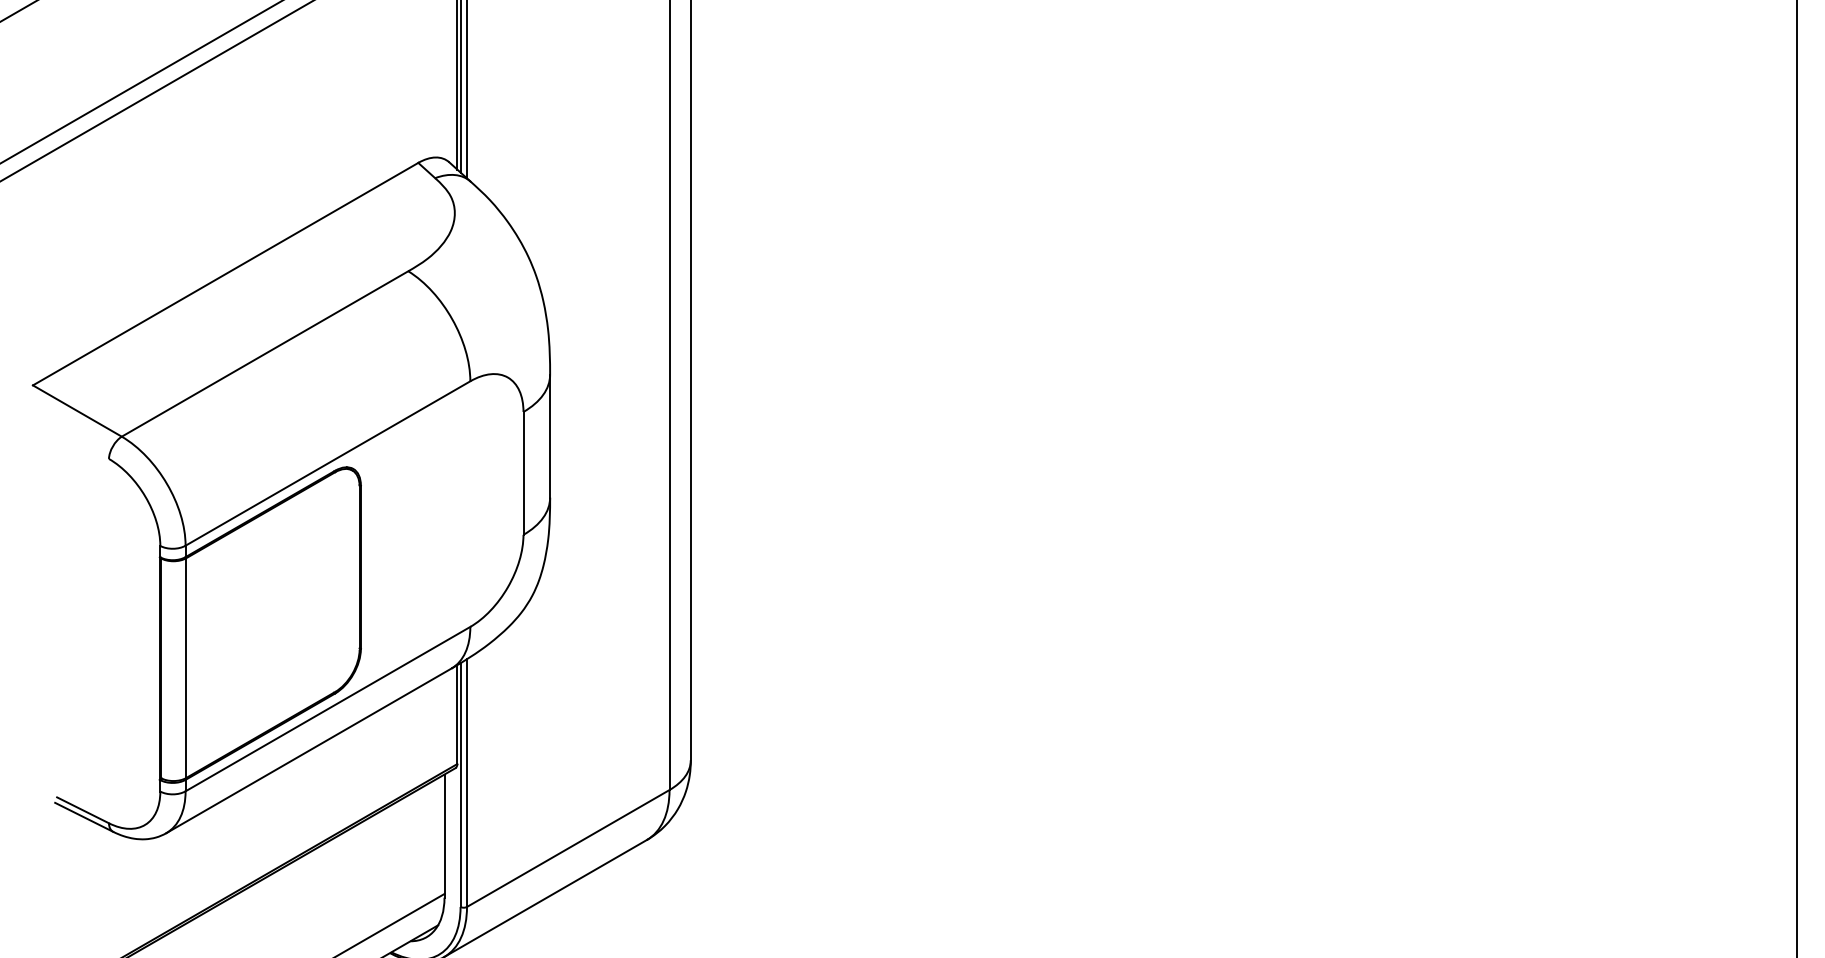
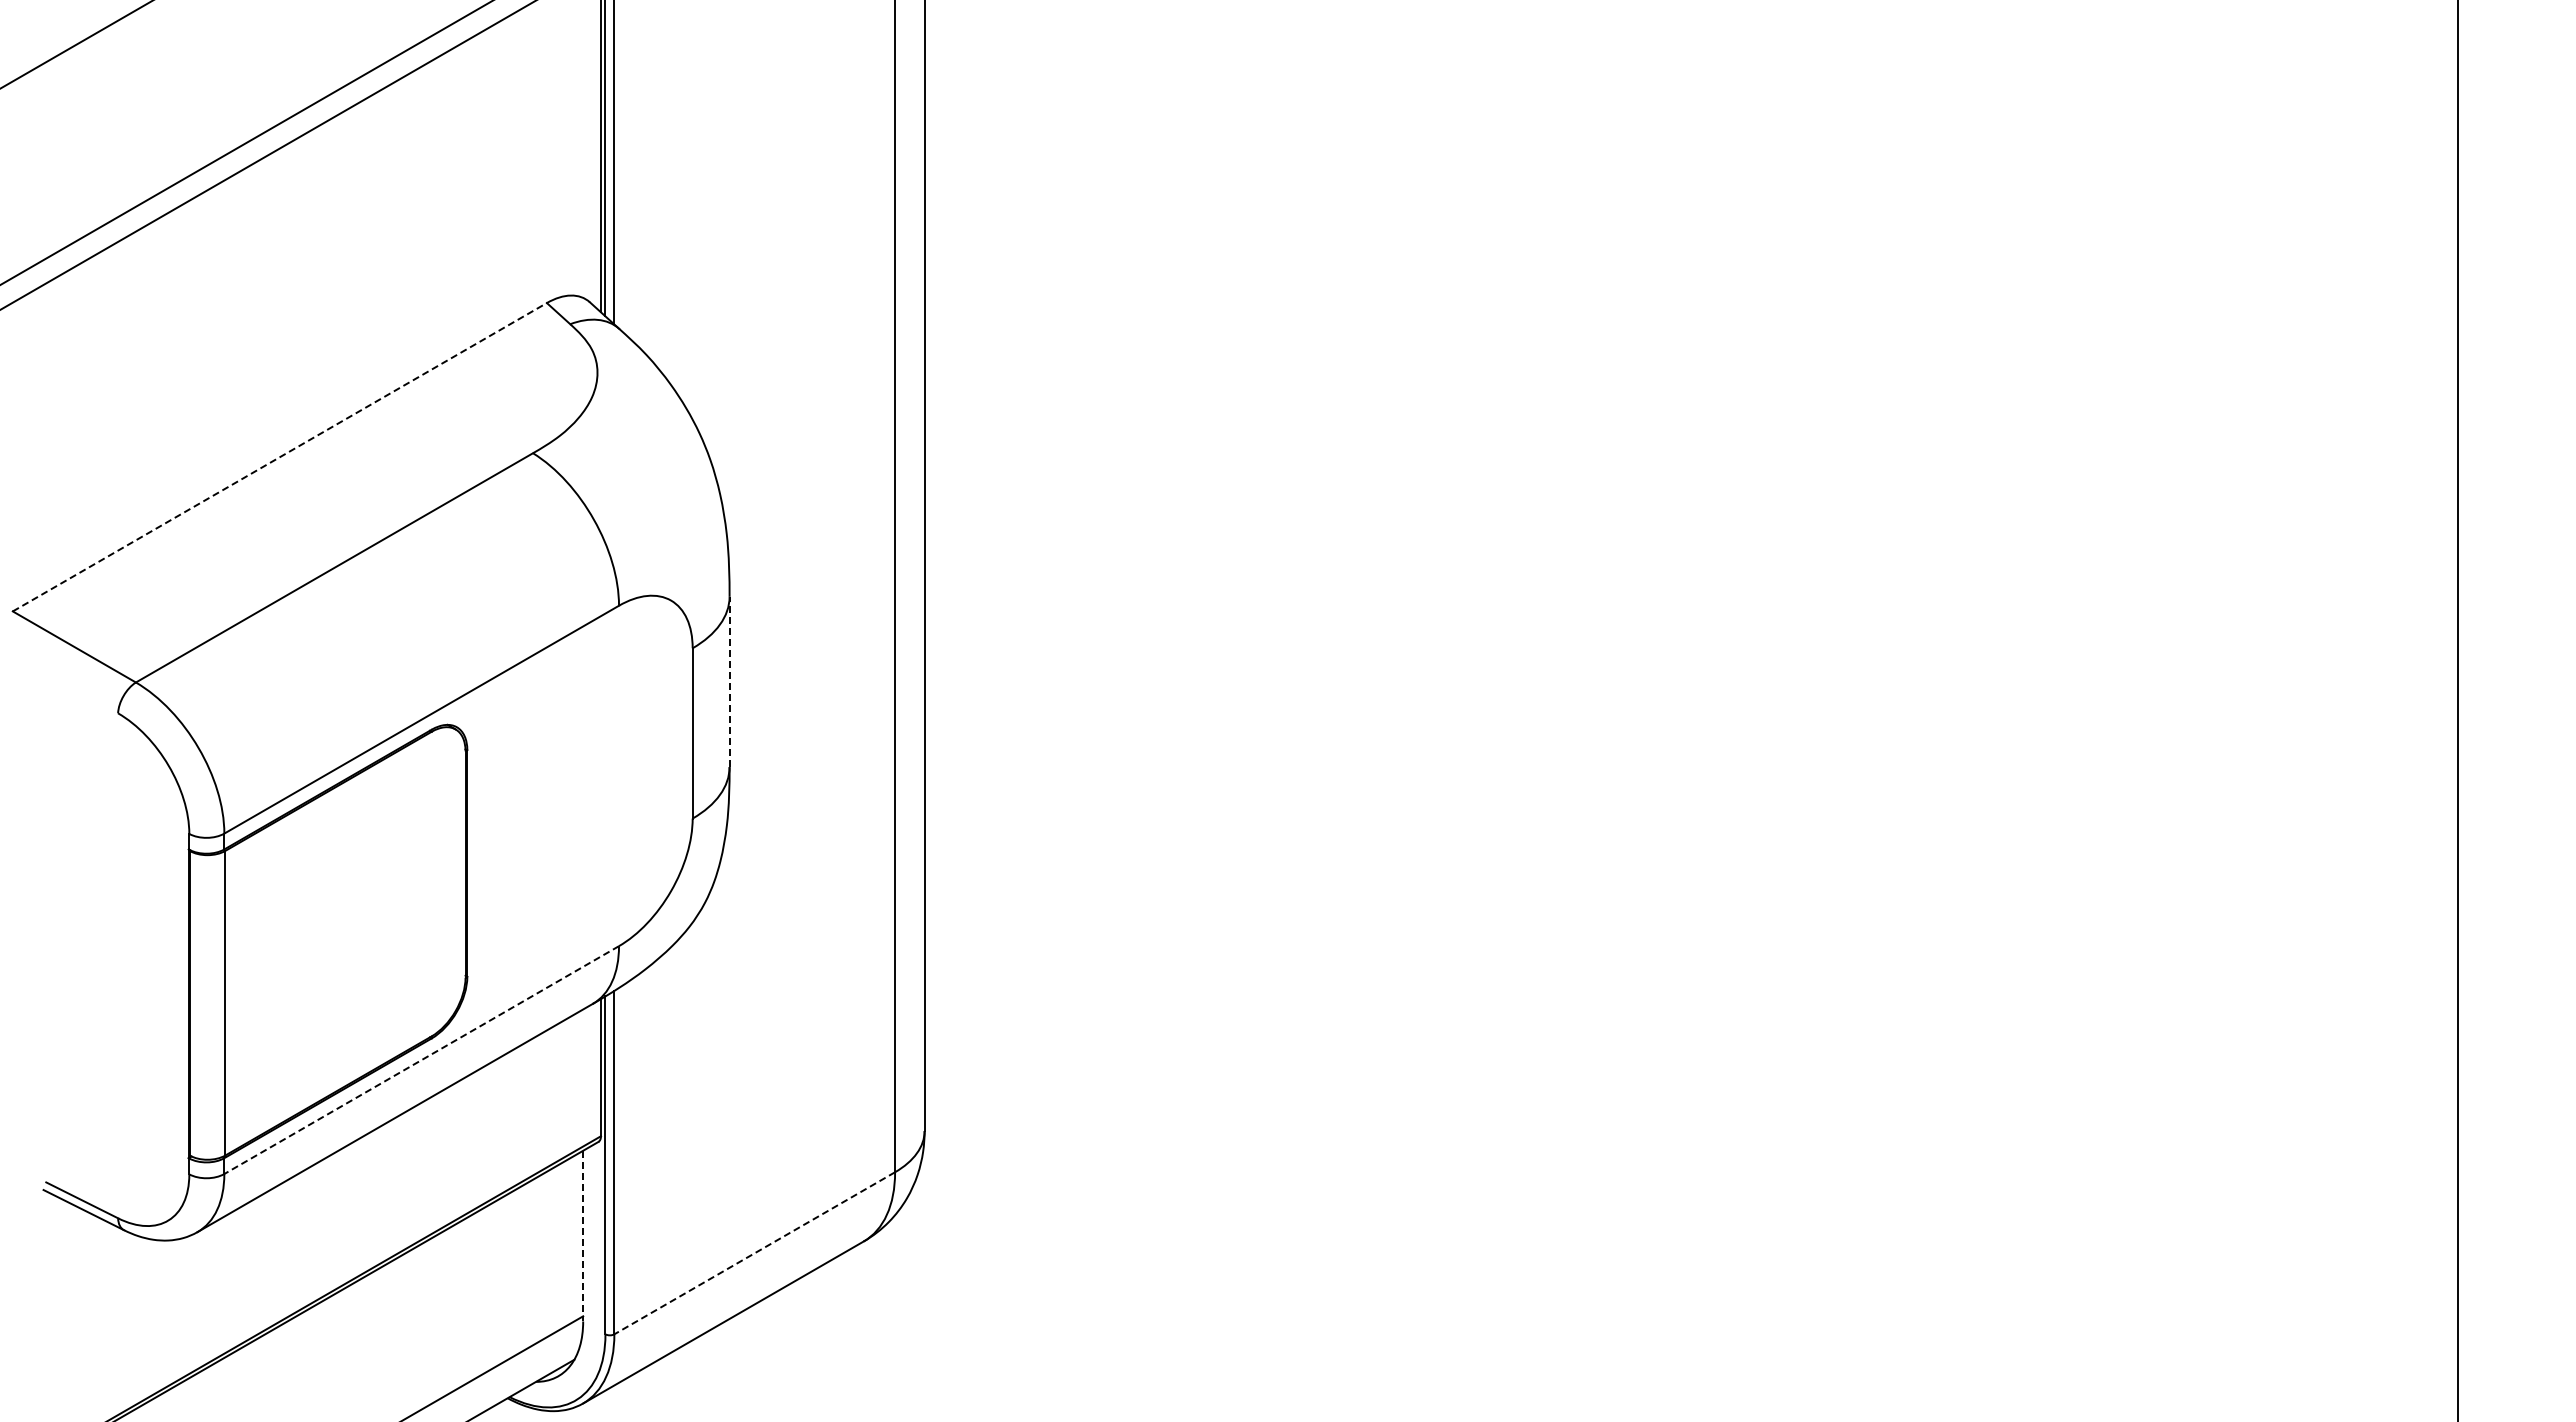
line: (226, 273) -> (280, 456), solid -> dashed
line: (550, 435) -> (729, 681), solid -> dashed
line: (327, 709) -> (421, 1060), solid -> dashed
line: (444, 836) -> (583, 1236), solid -> dashed
line: (568, 848) -> (754, 1253), solid -> dashed

